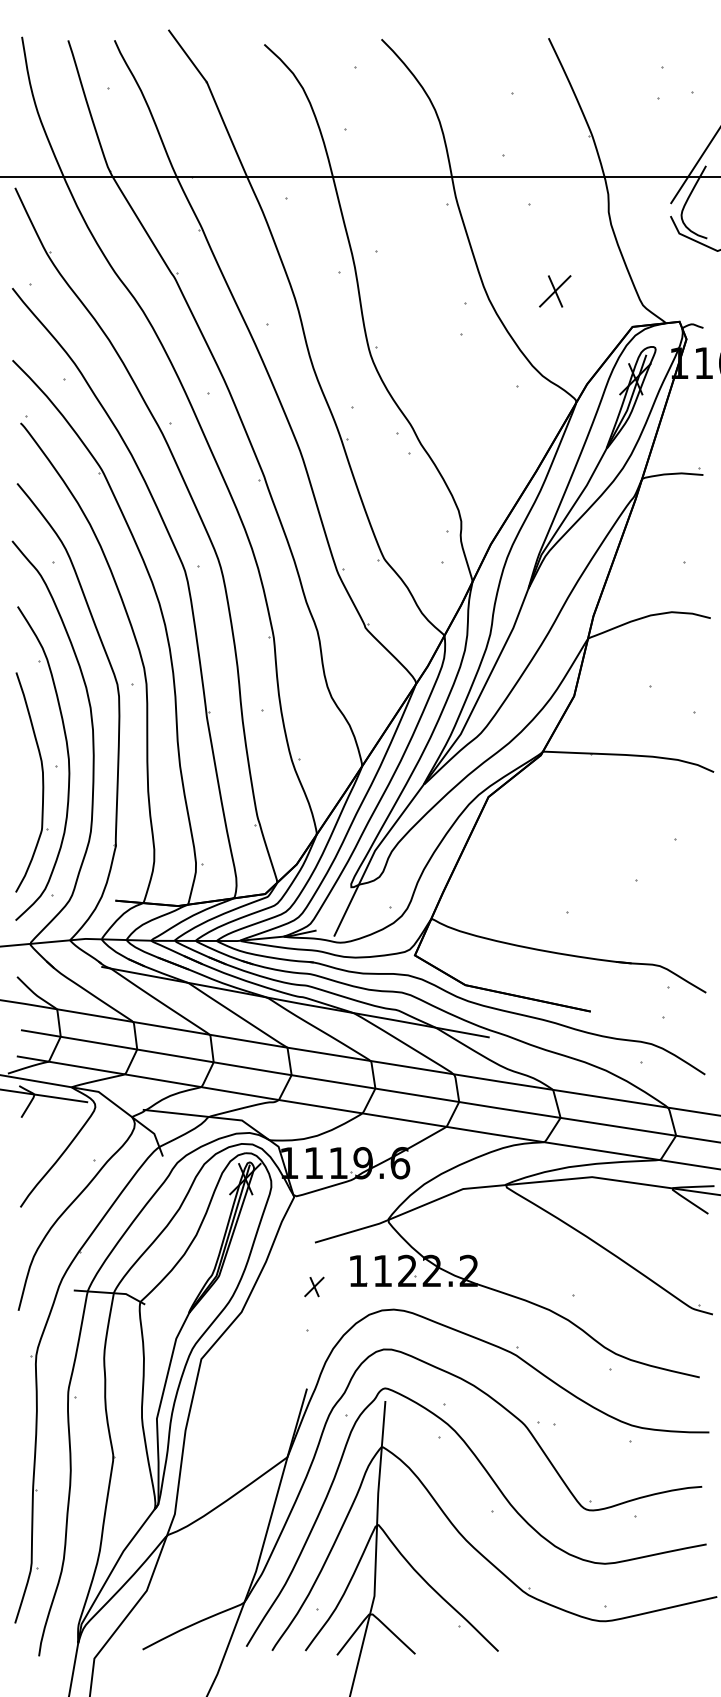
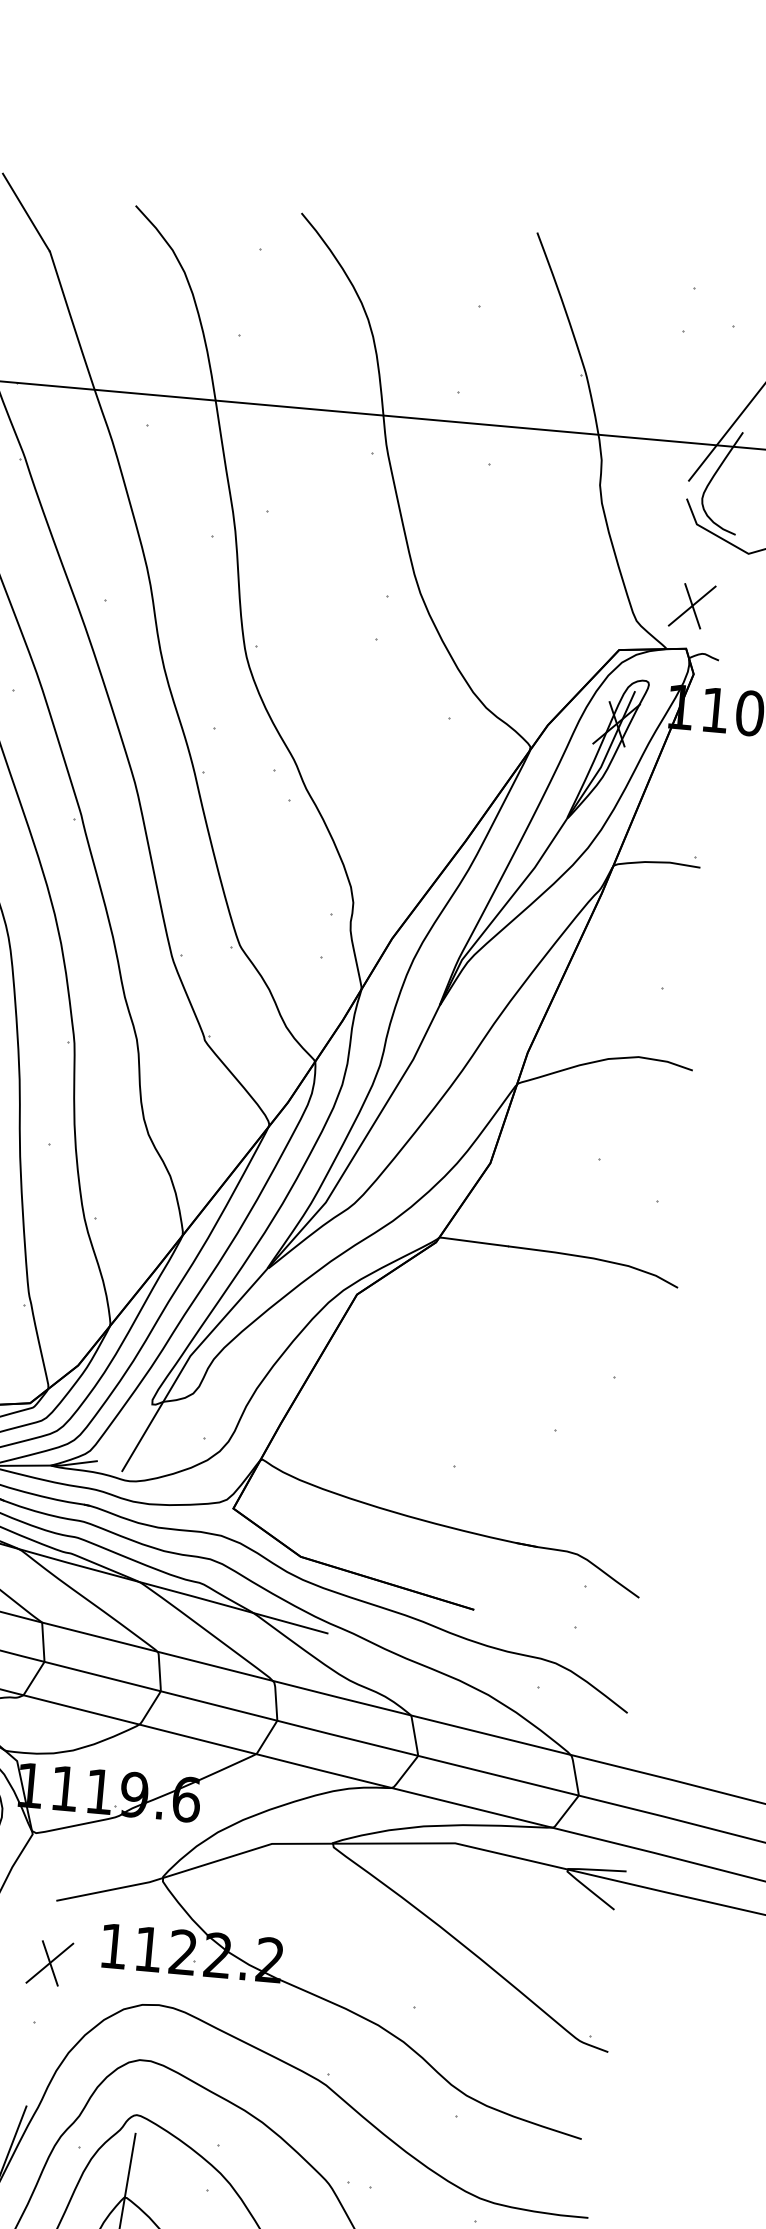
part: (555, 291) -> (692, 606), moved
part: (314, 1286) -> (50, 1962), size x1.67

